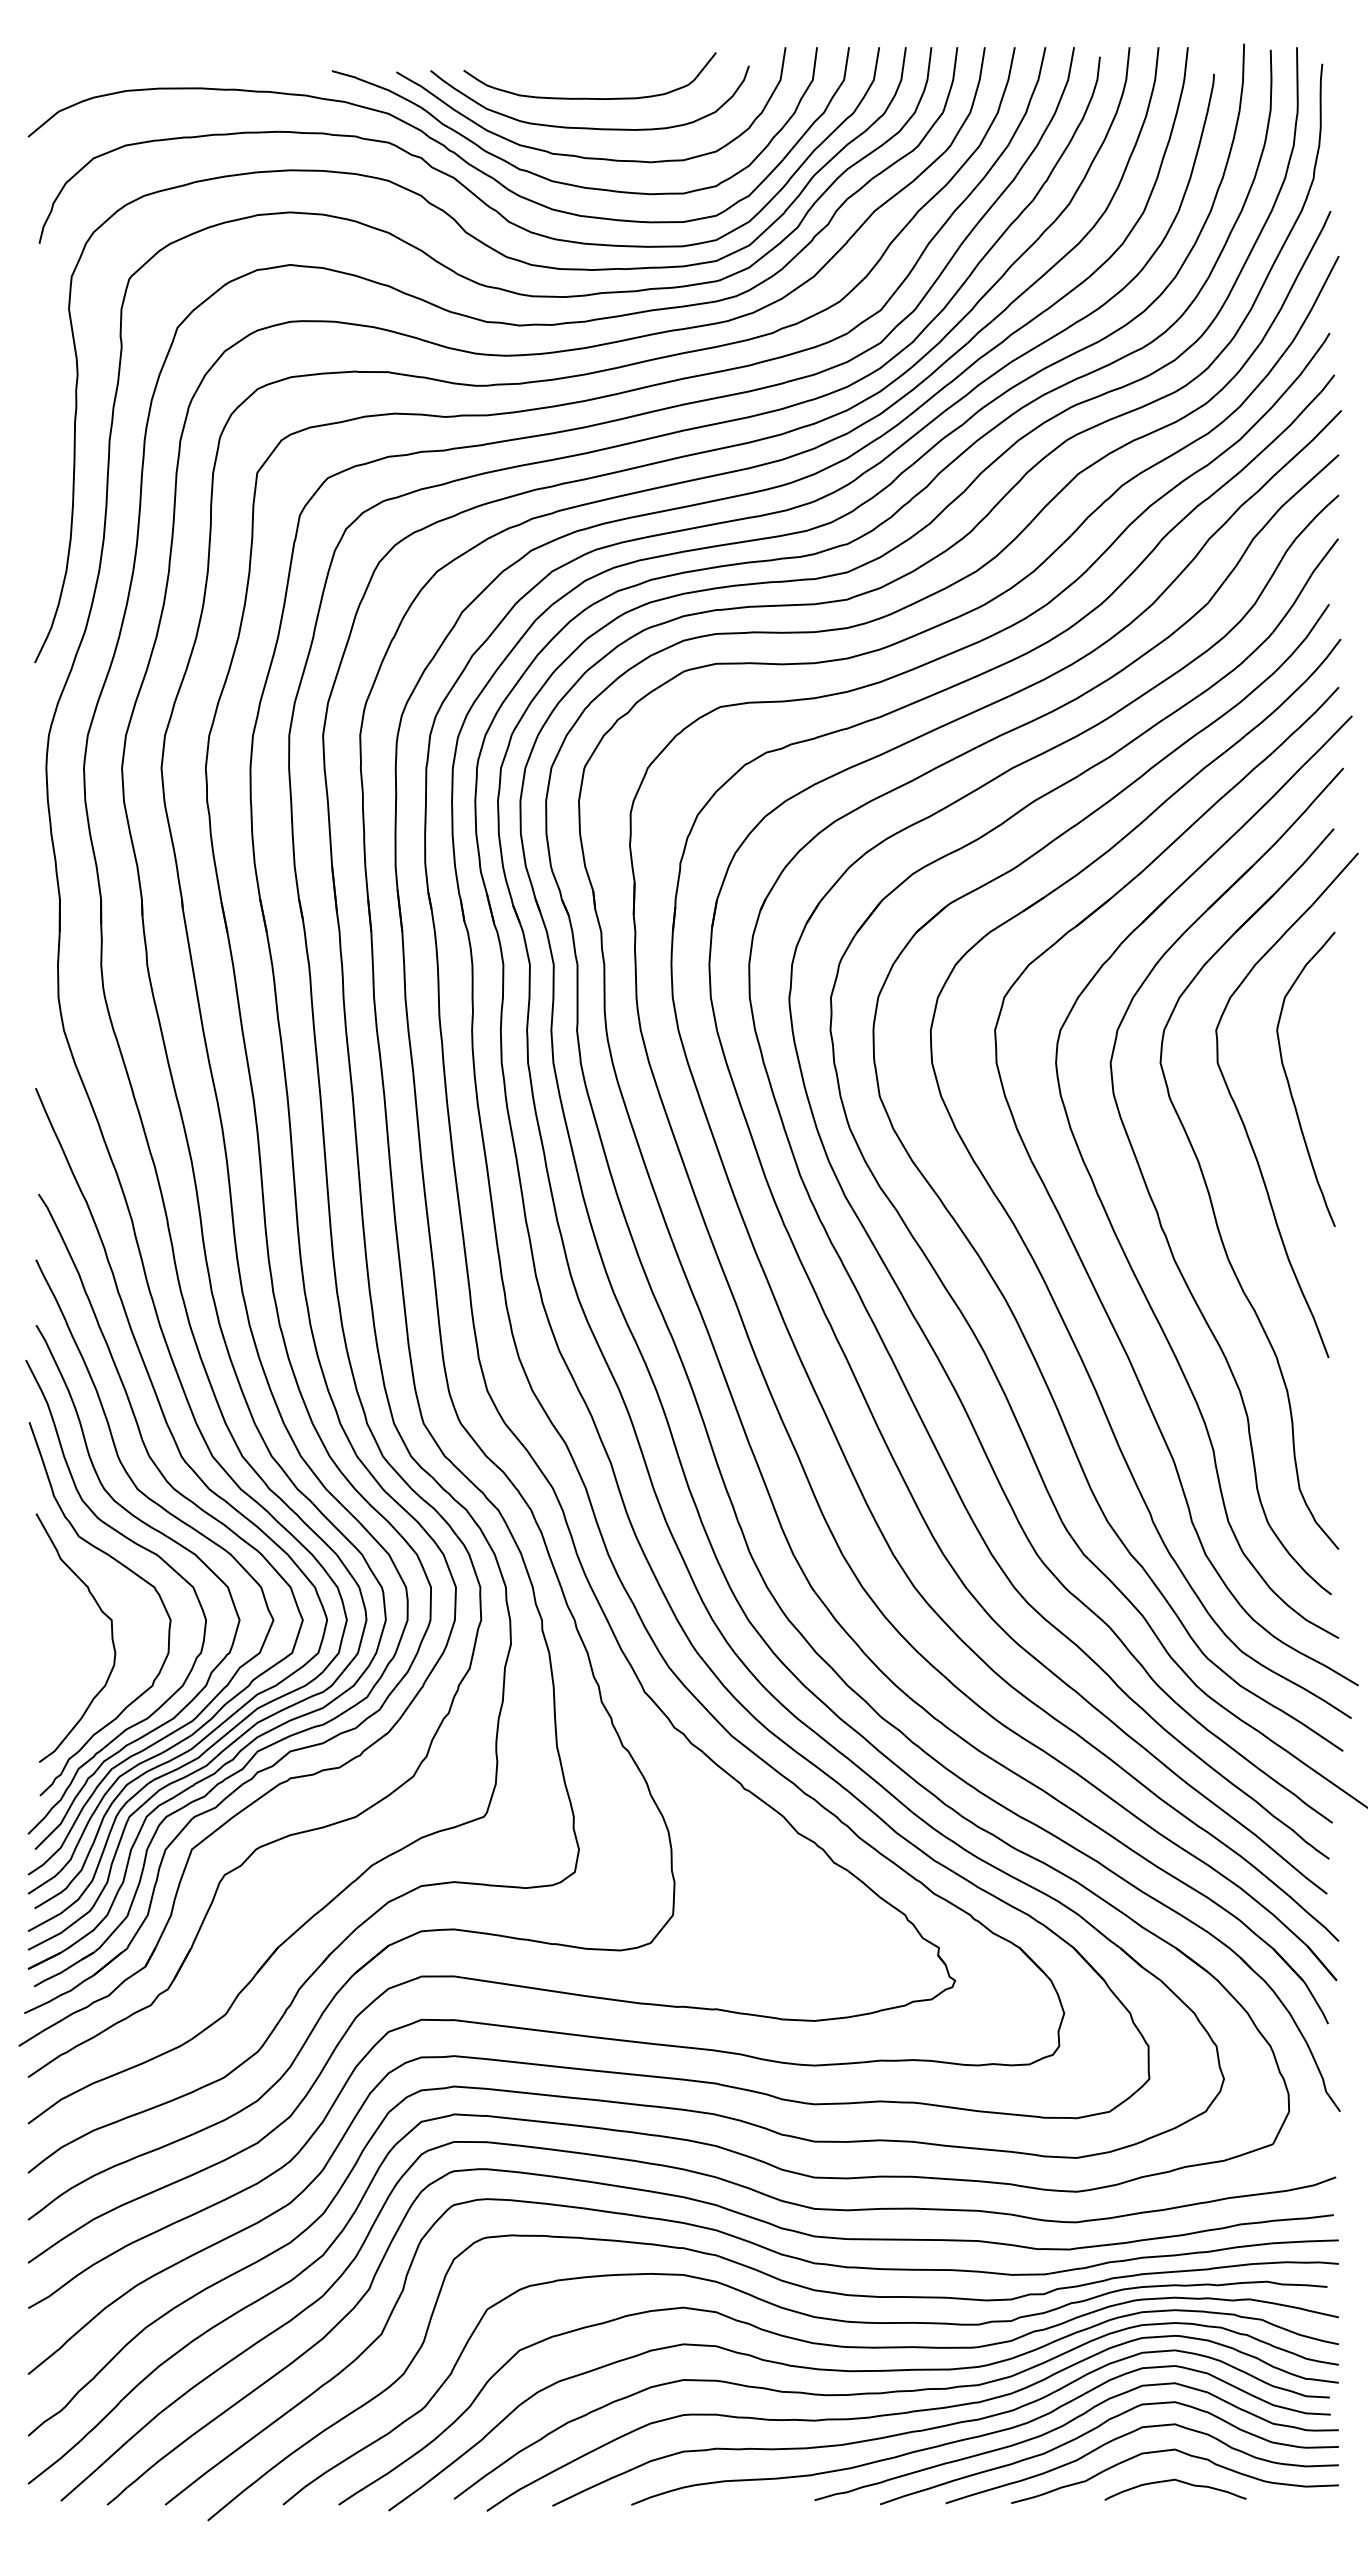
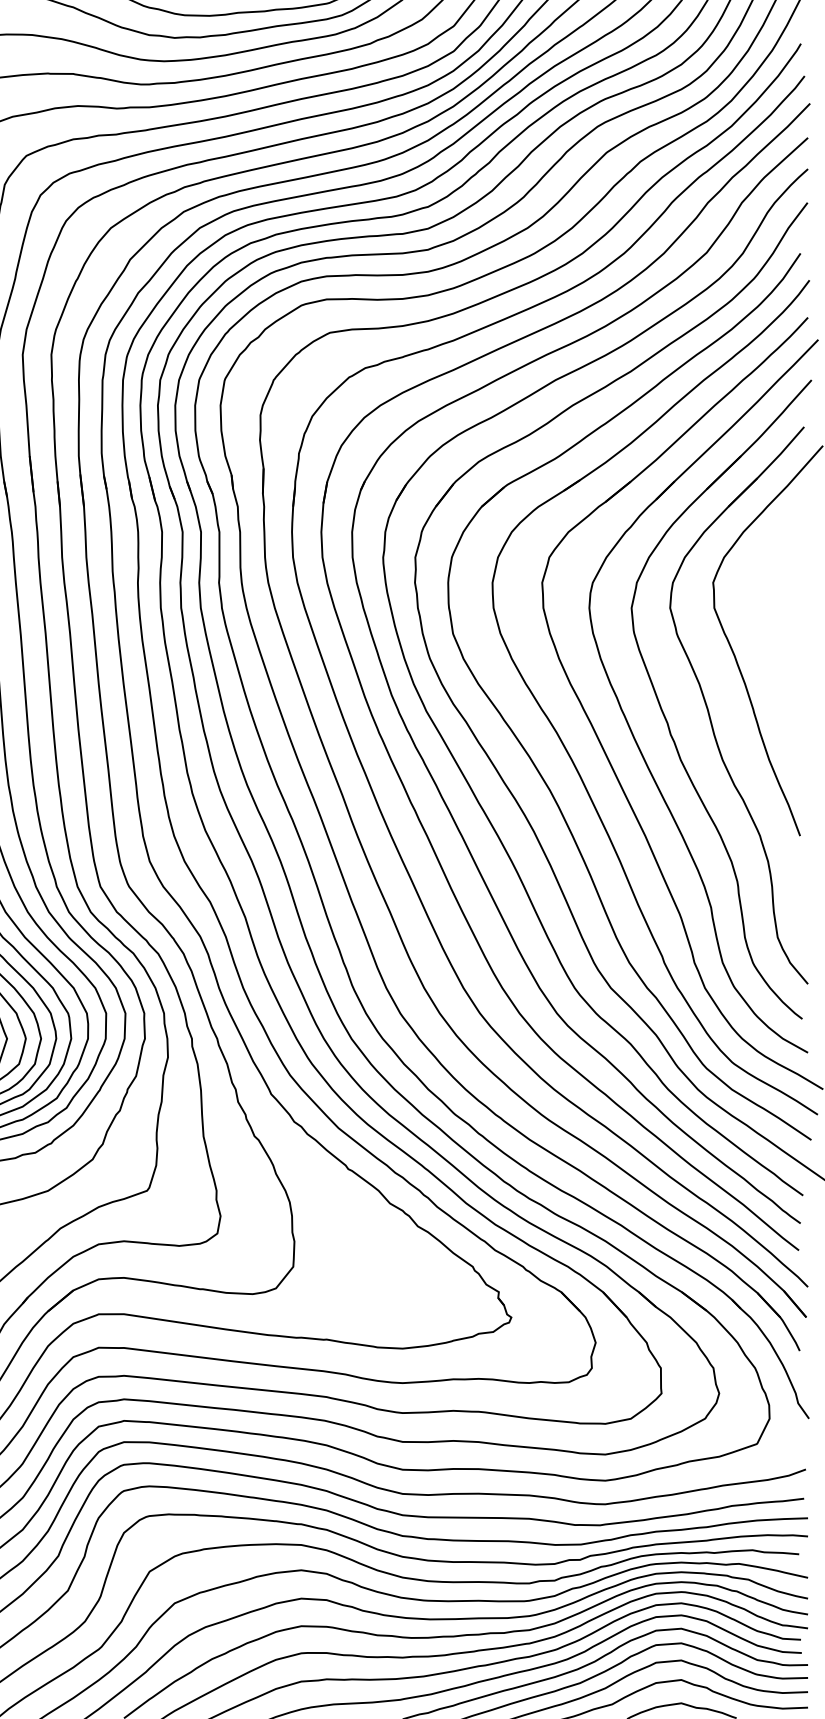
curve: (1289, 1082) -> (769, 623), removed

